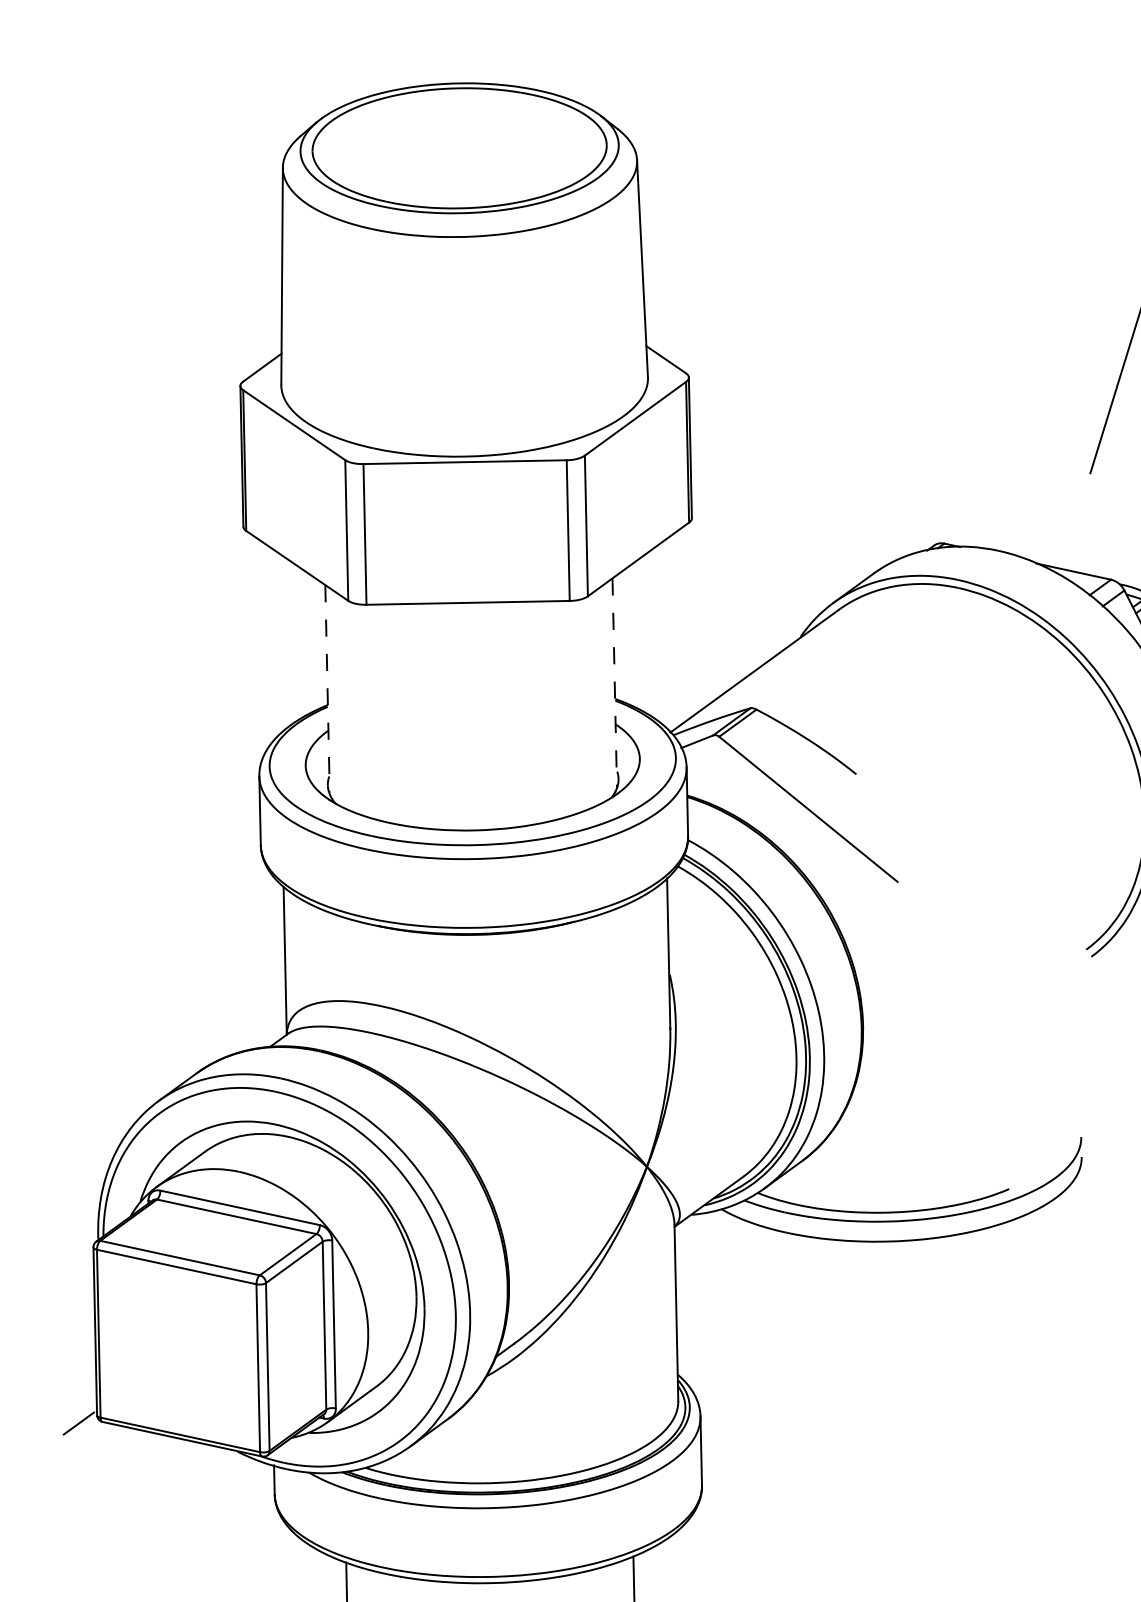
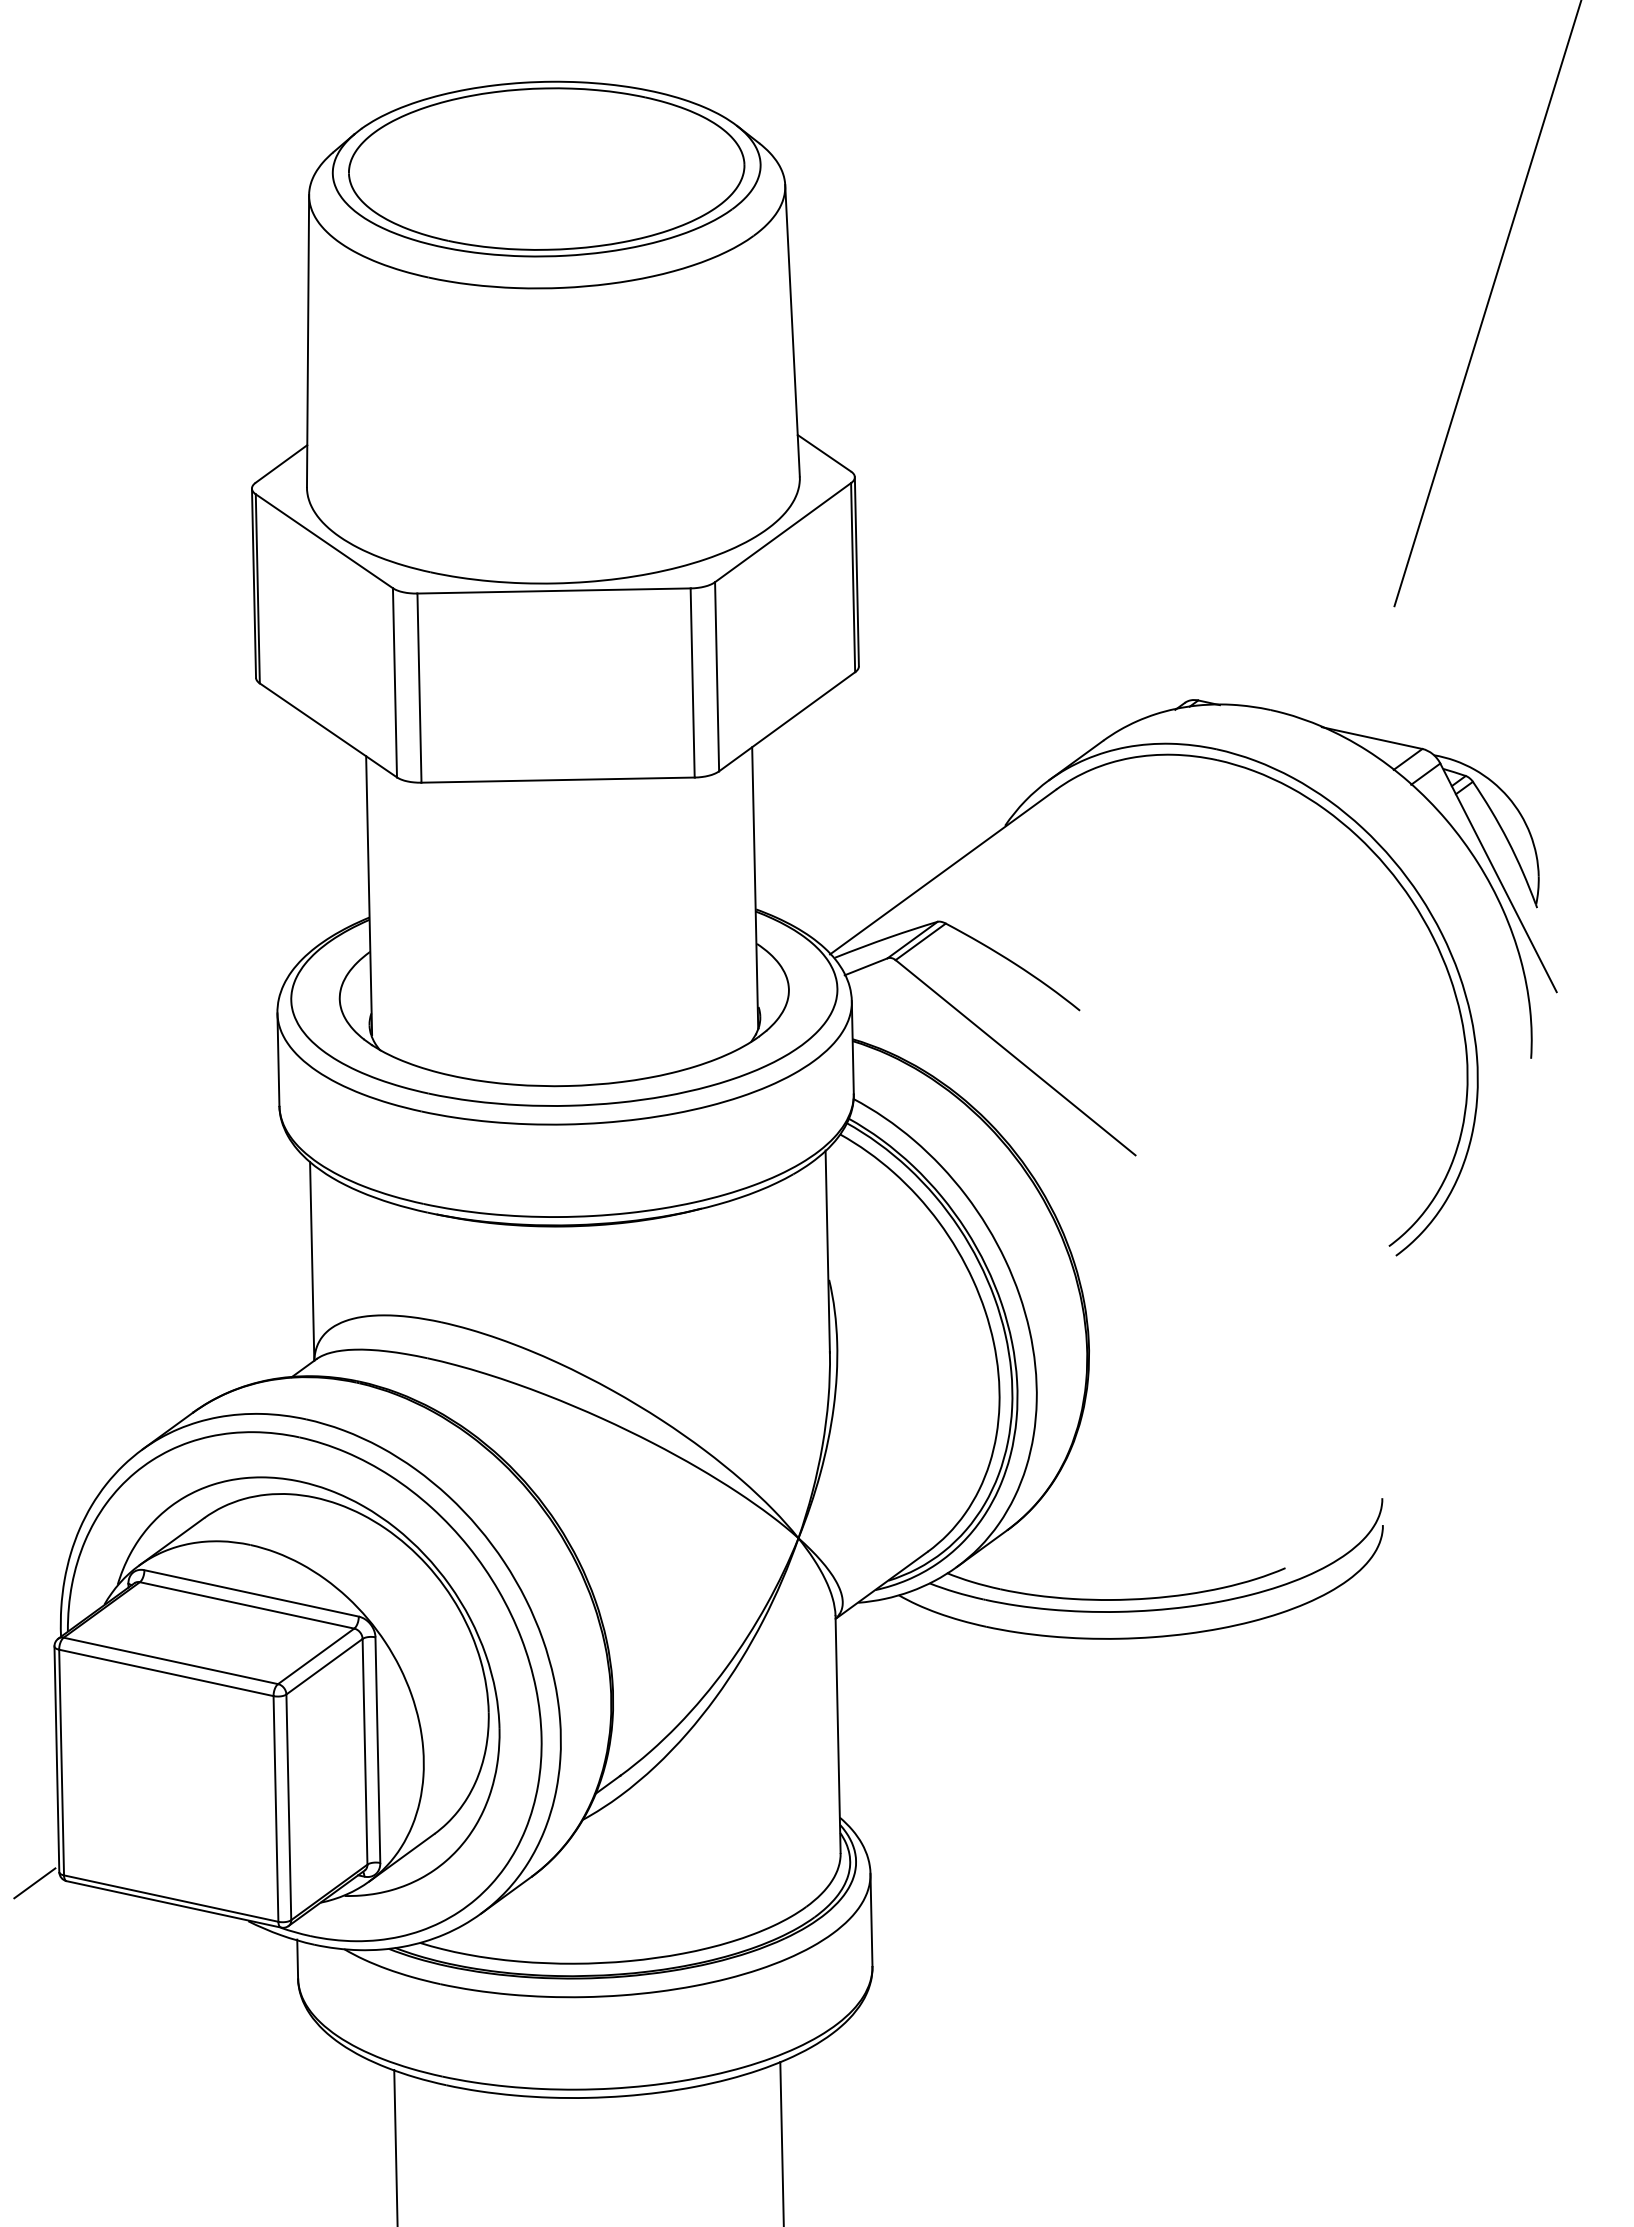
line: (614, 683) -> (755, 888), dashed -> solid
line: (327, 689) -> (369, 896), dashed -> solid

